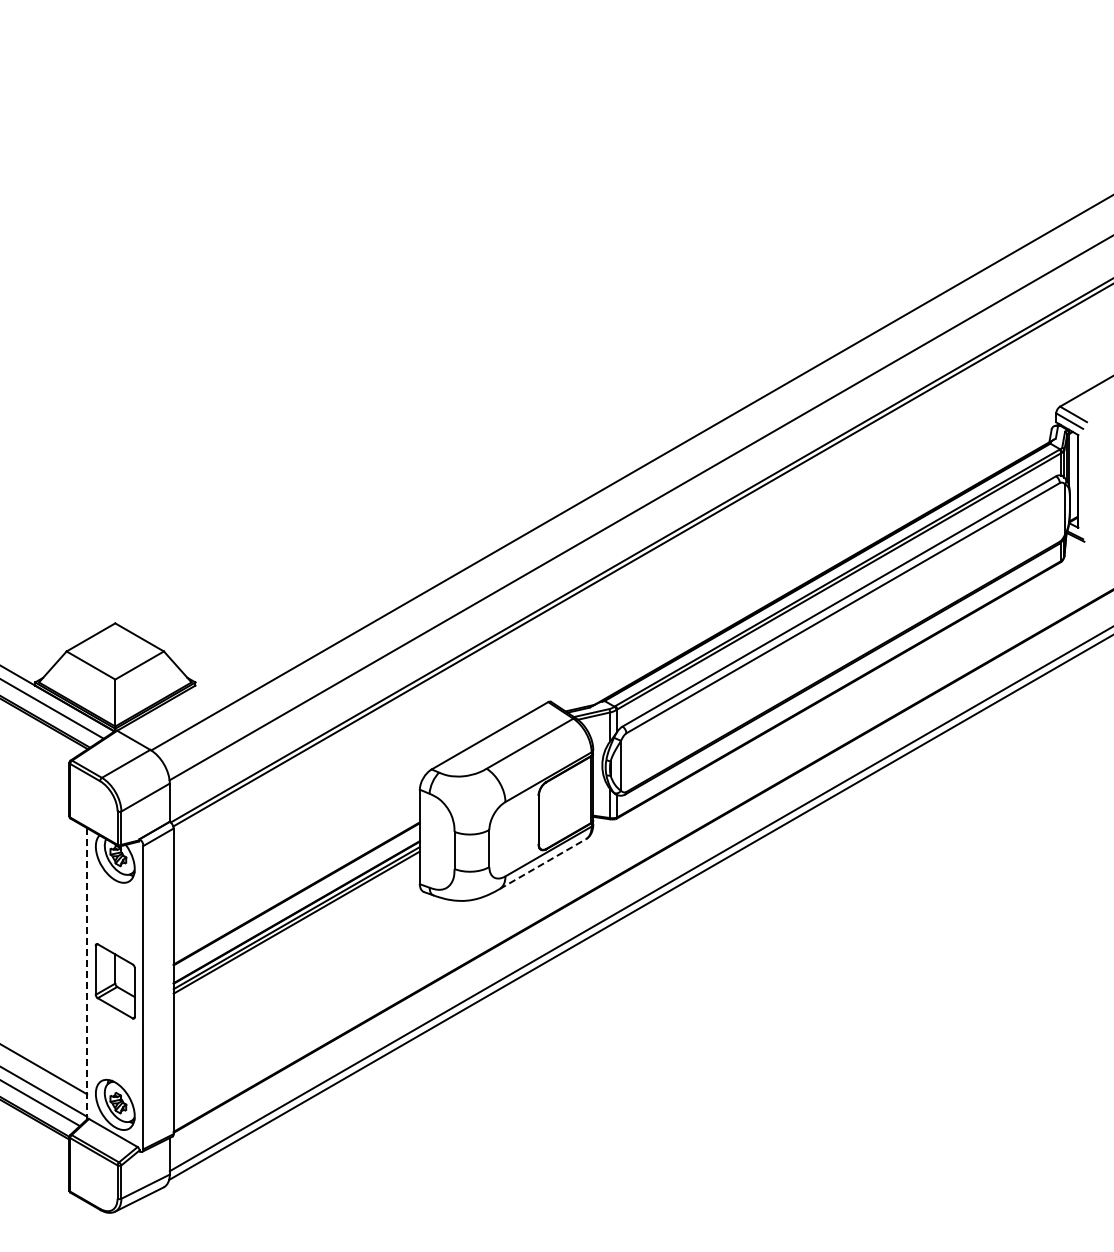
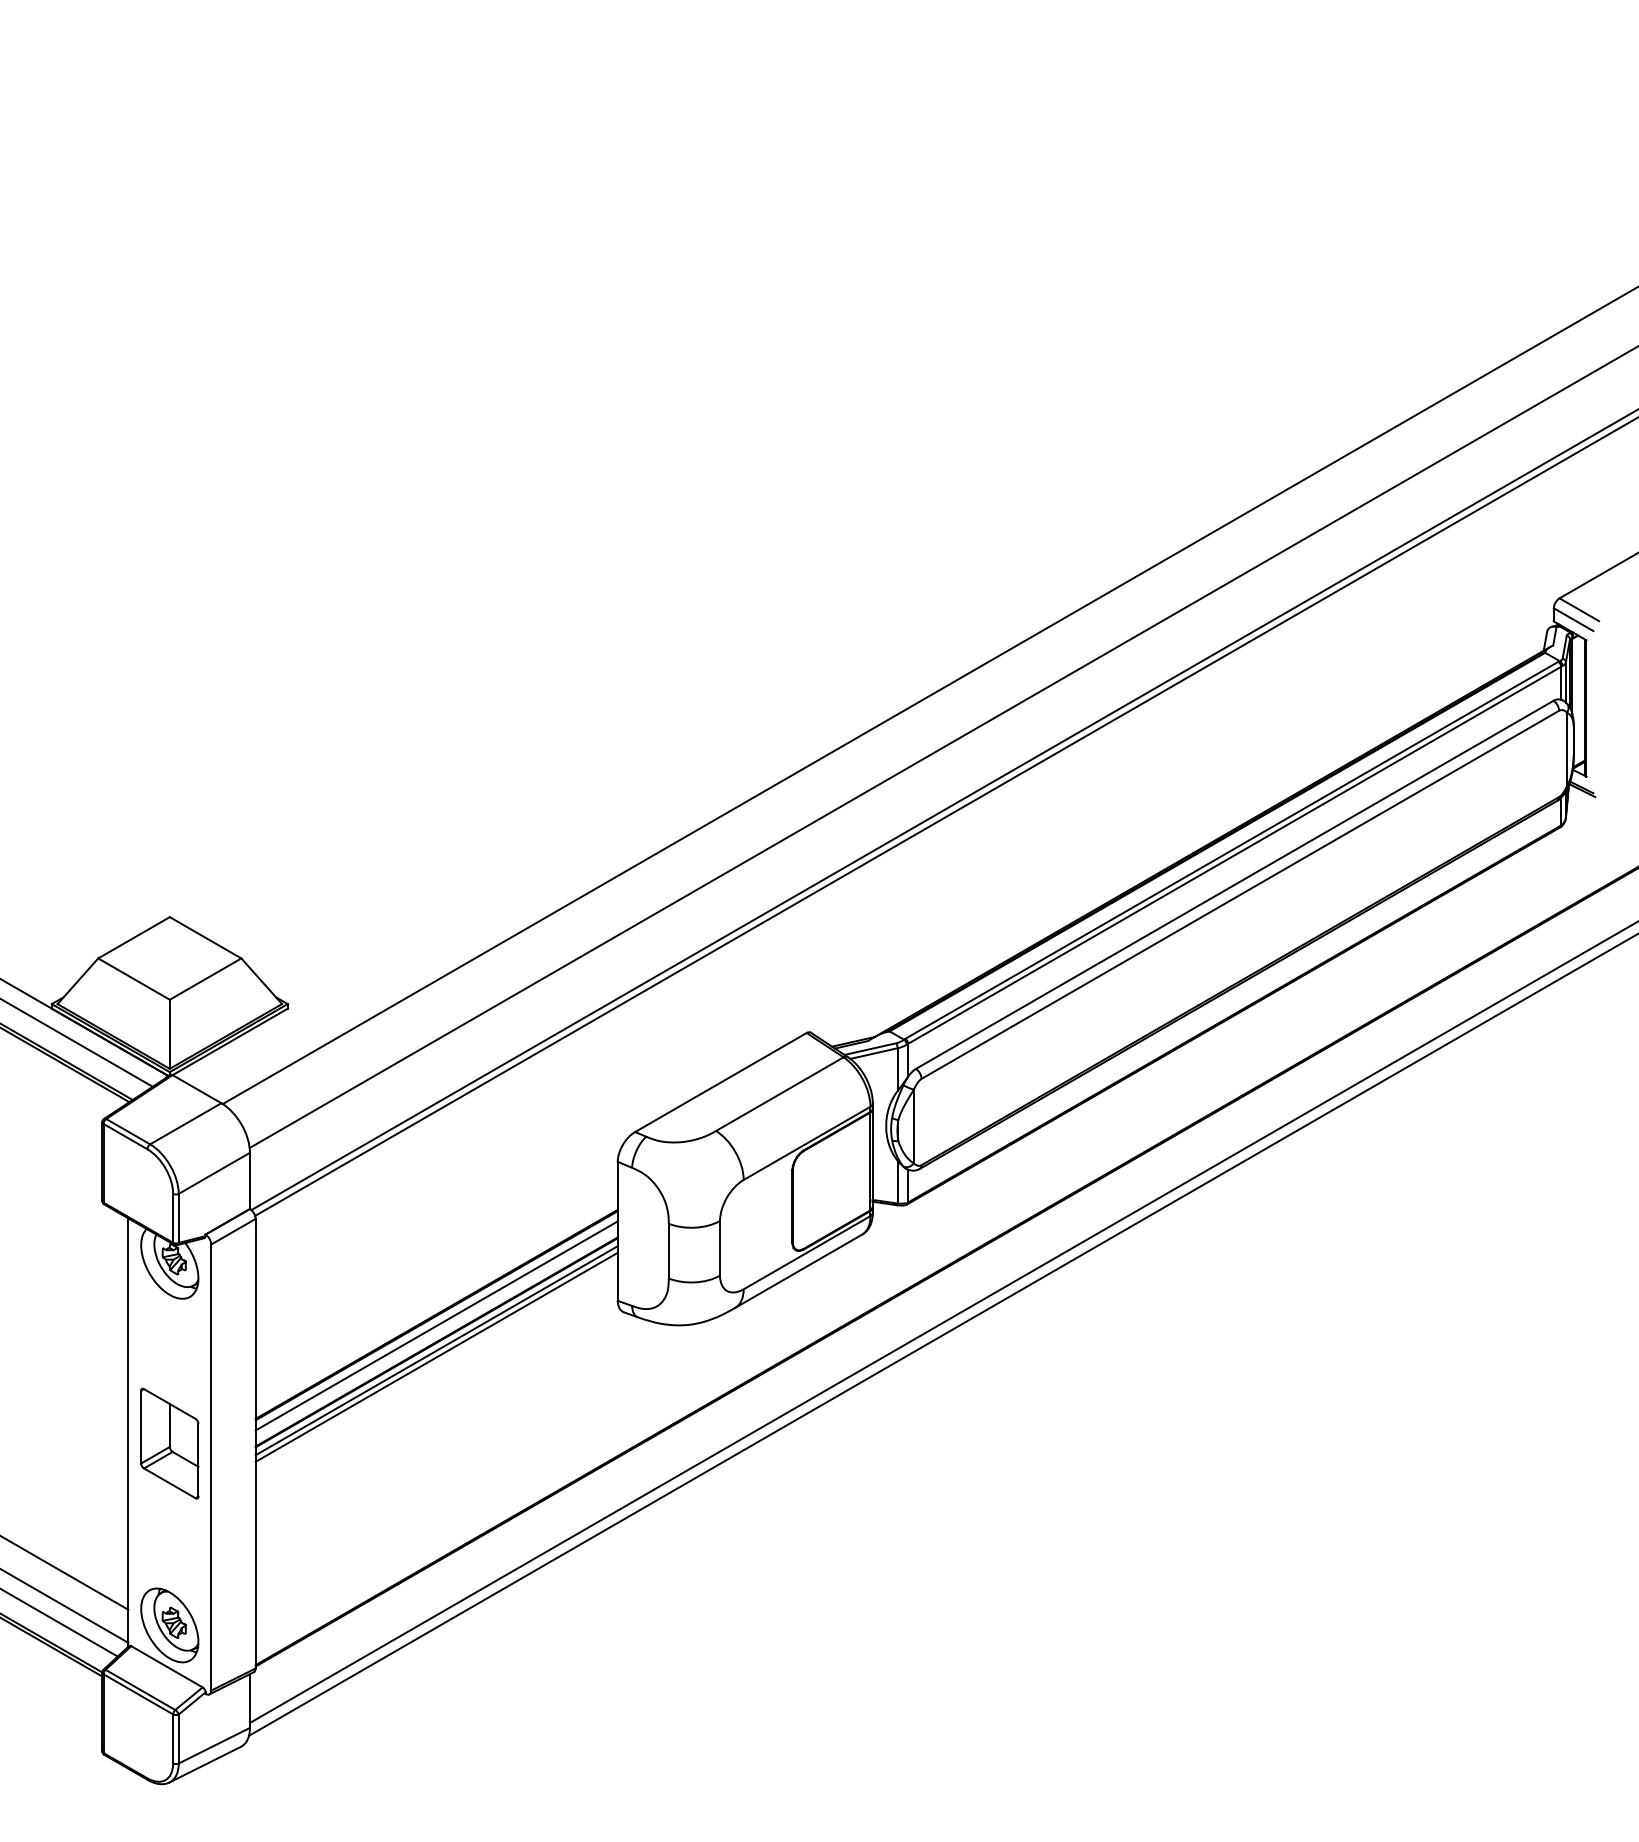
line: (542, 864) -> (798, 1271), dashed -> solid
line: (296, 901) -> (436, 1326), added
line: (87, 973) -> (128, 1432), dashed -> solid

